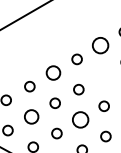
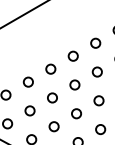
circle: (100, 45) -> (95, 43), size x0.62
circle: (53, 72) -> (50, 68), size x0.71
circle: (102, 75) -> (97, 71), added
circle: (31, 116) -> (29, 110), size x0.71
circle: (80, 119) -> (76, 113), size x0.62

